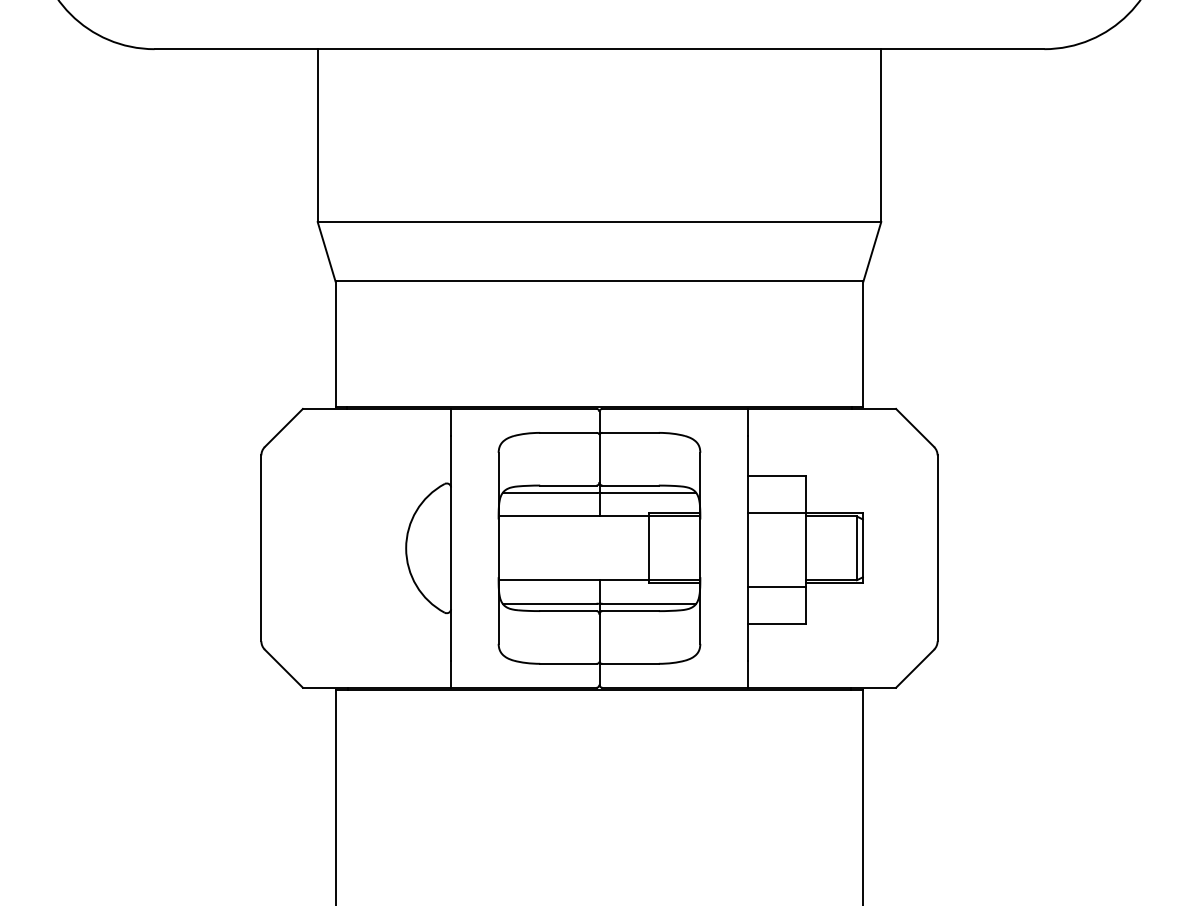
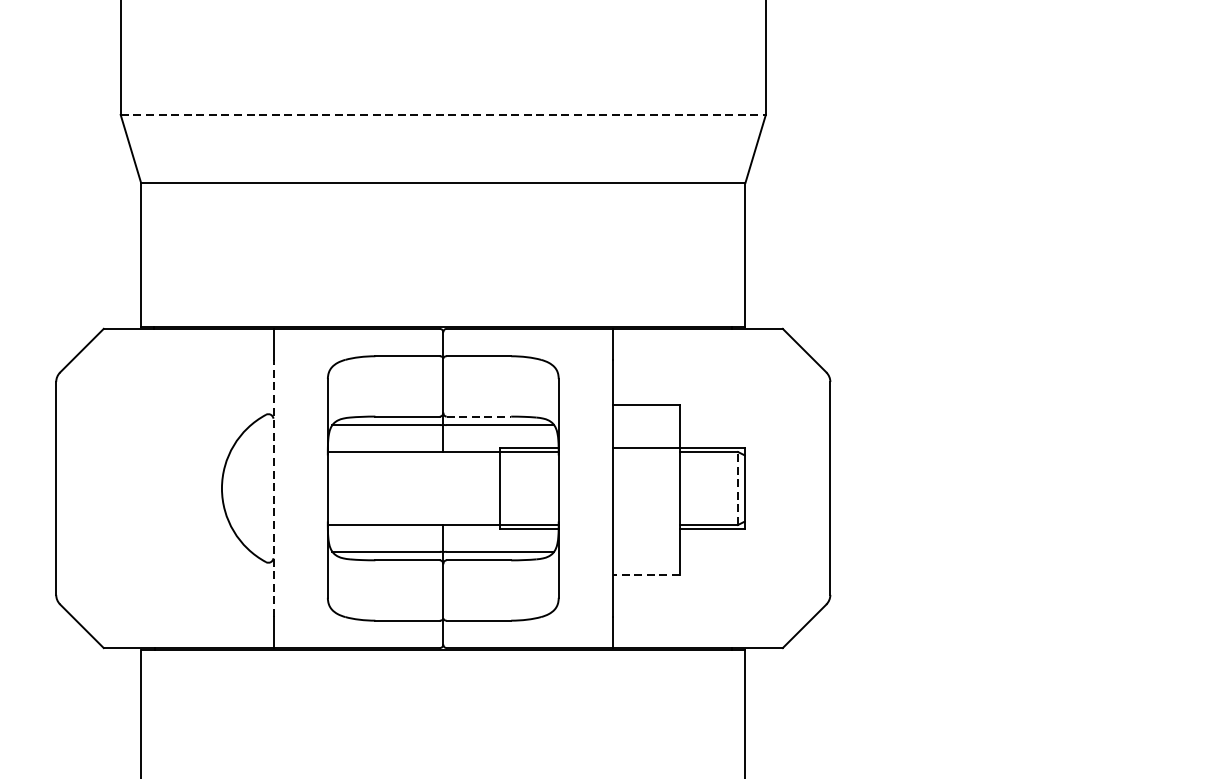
line: (599, 222) -> (443, 115), solid -> dashed
line: (631, 485) -> (479, 416), solid -> dashed
line: (451, 547) -> (273, 487), solid -> dashed
line: (856, 548) -> (737, 488), solid -> dashed
line: (776, 586) -> (645, 532), removed
line: (776, 623) -> (645, 574), solid -> dashed

